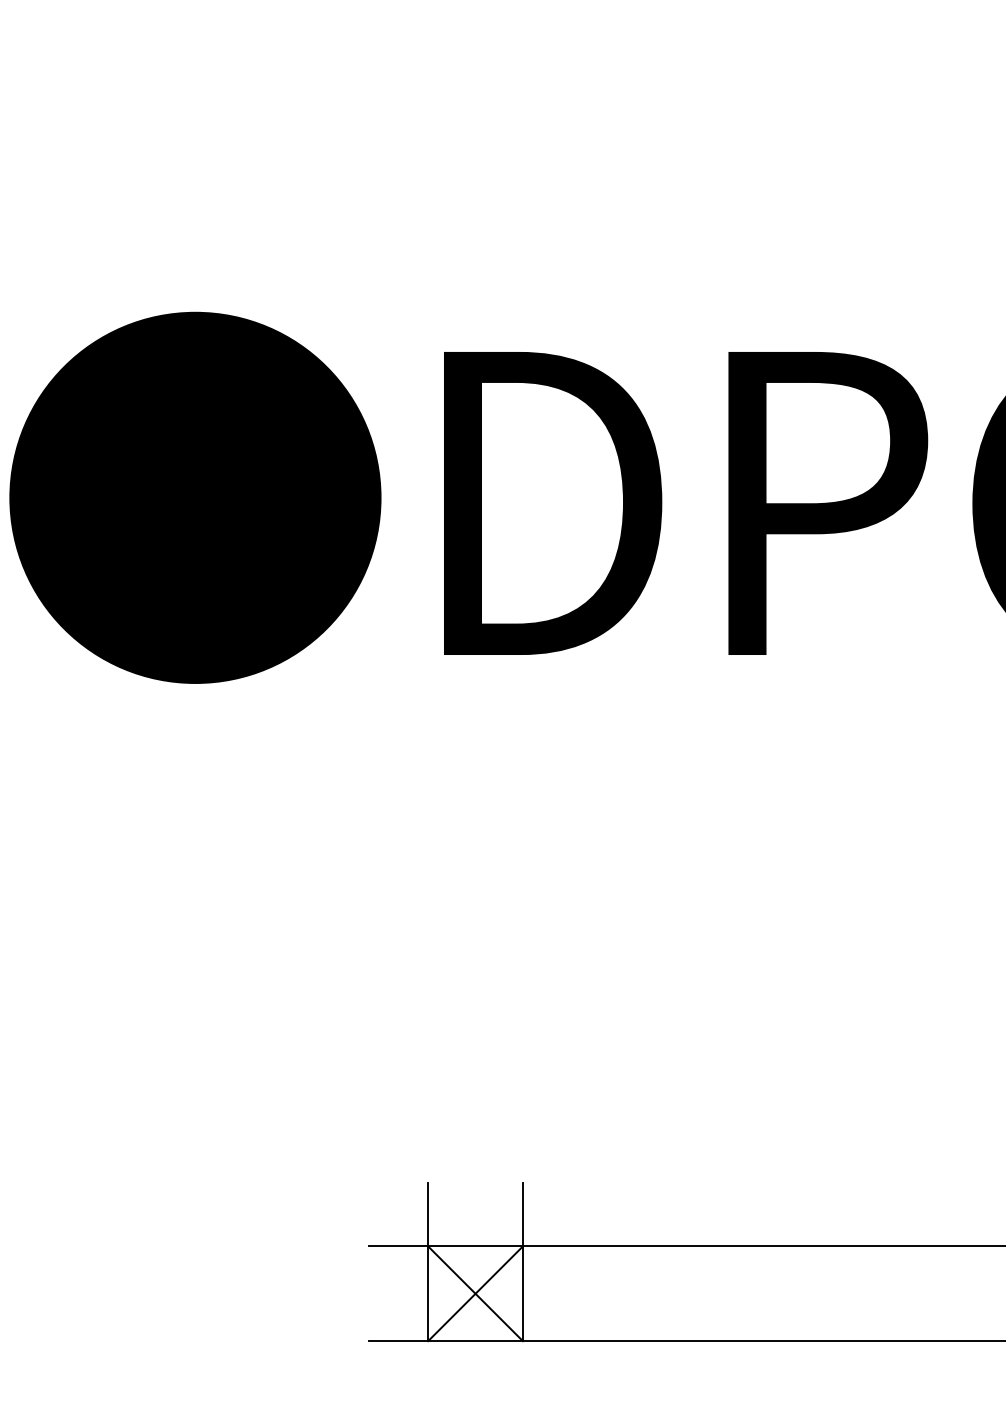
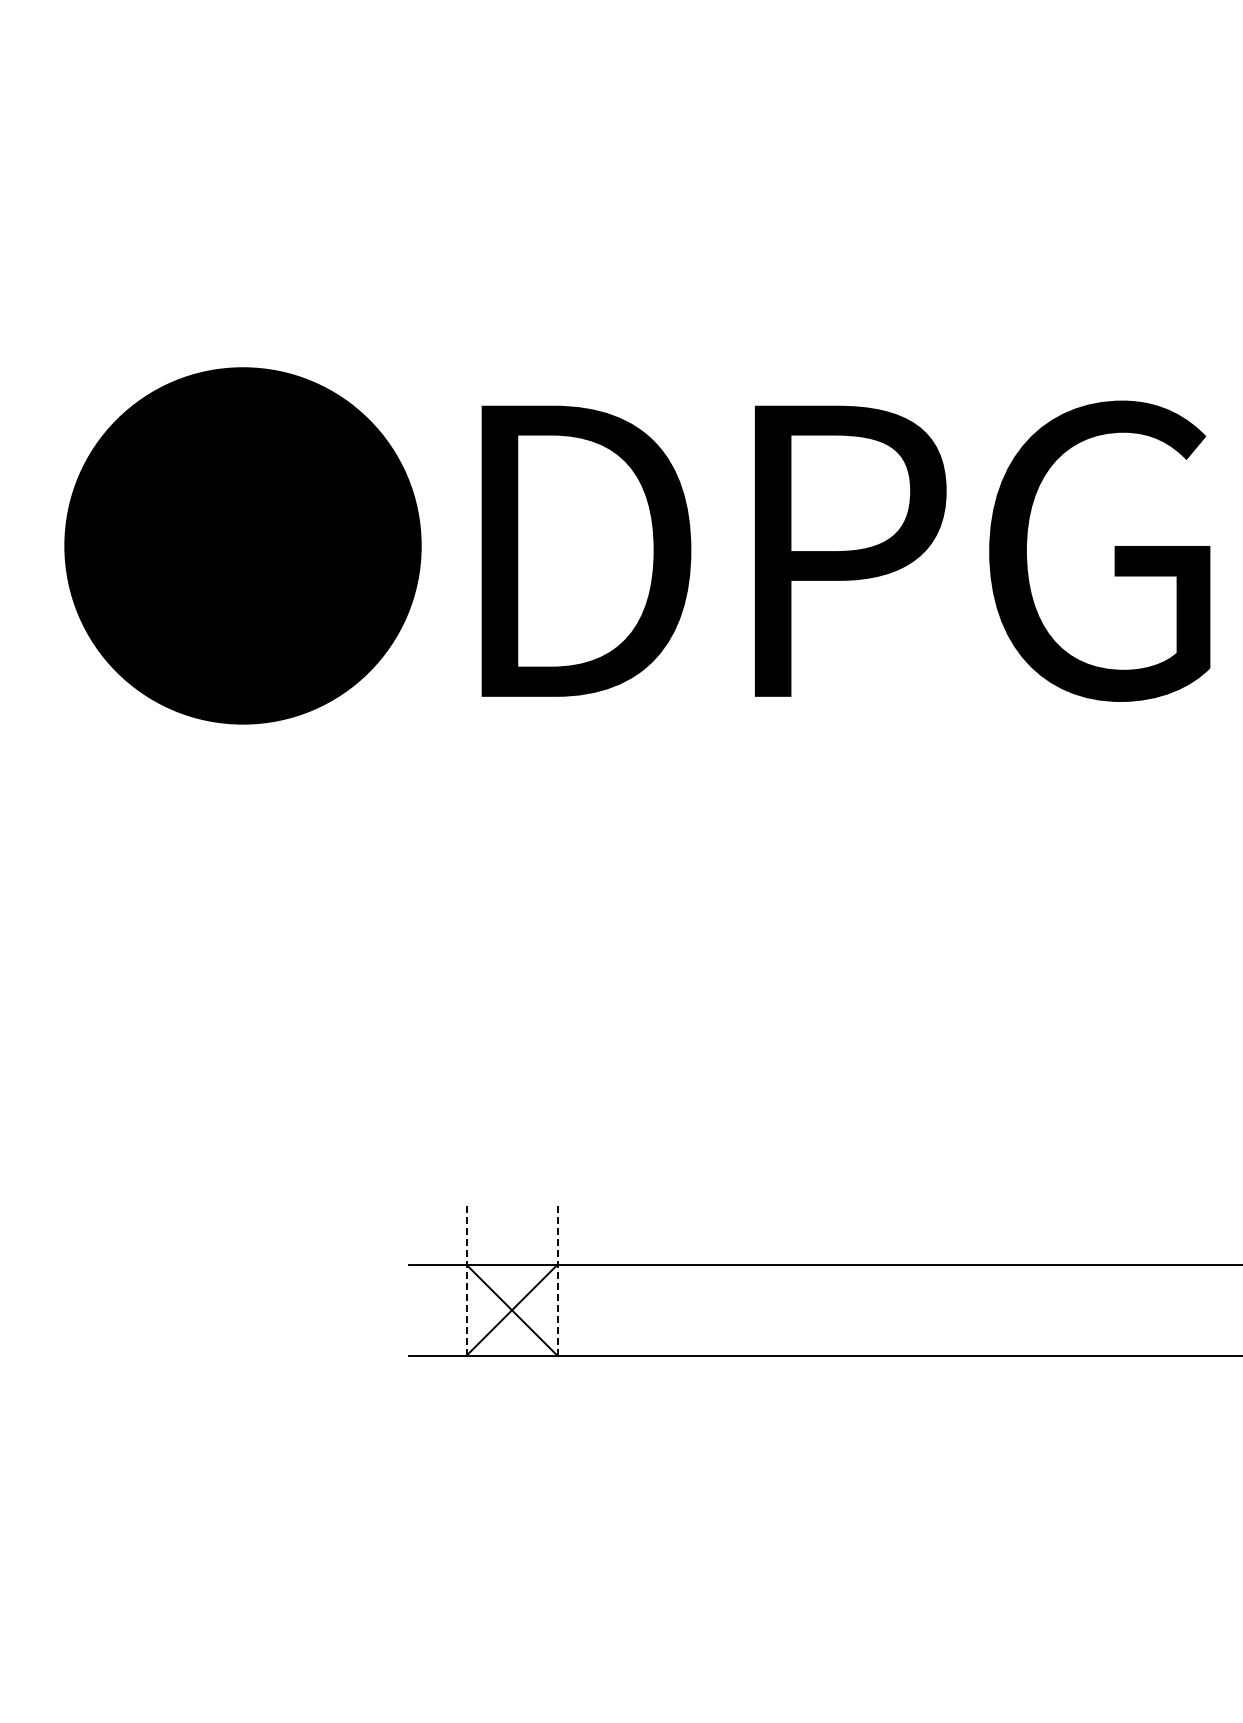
line: (428, 1261) -> (466, 1279), solid -> dashed
line: (522, 1261) -> (557, 1279), solid -> dashed

